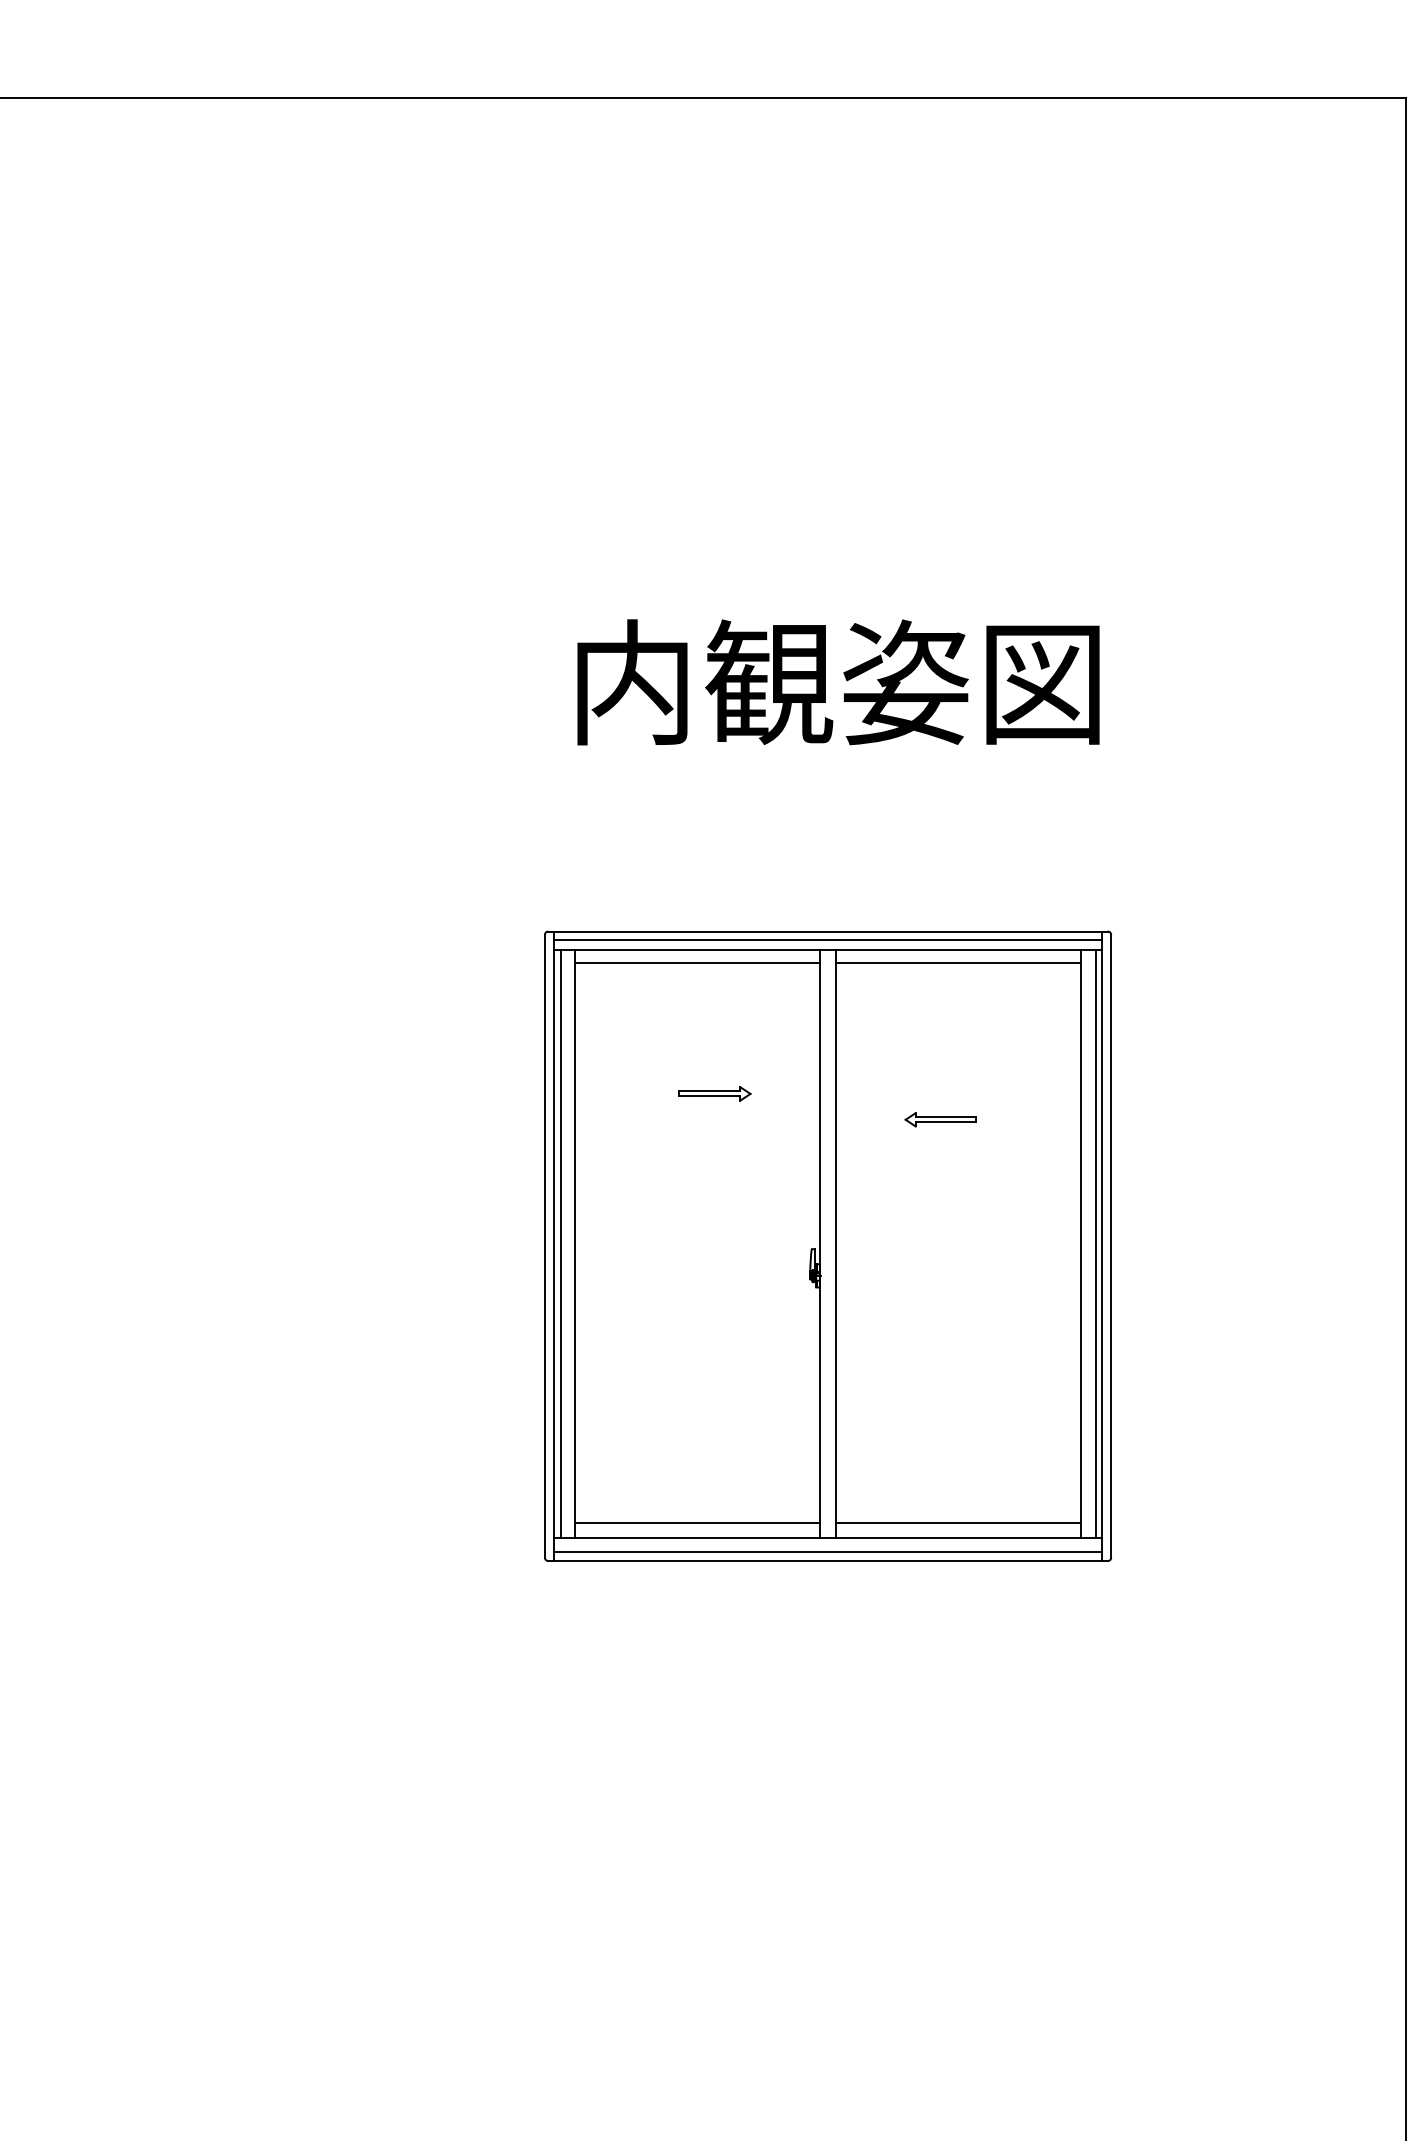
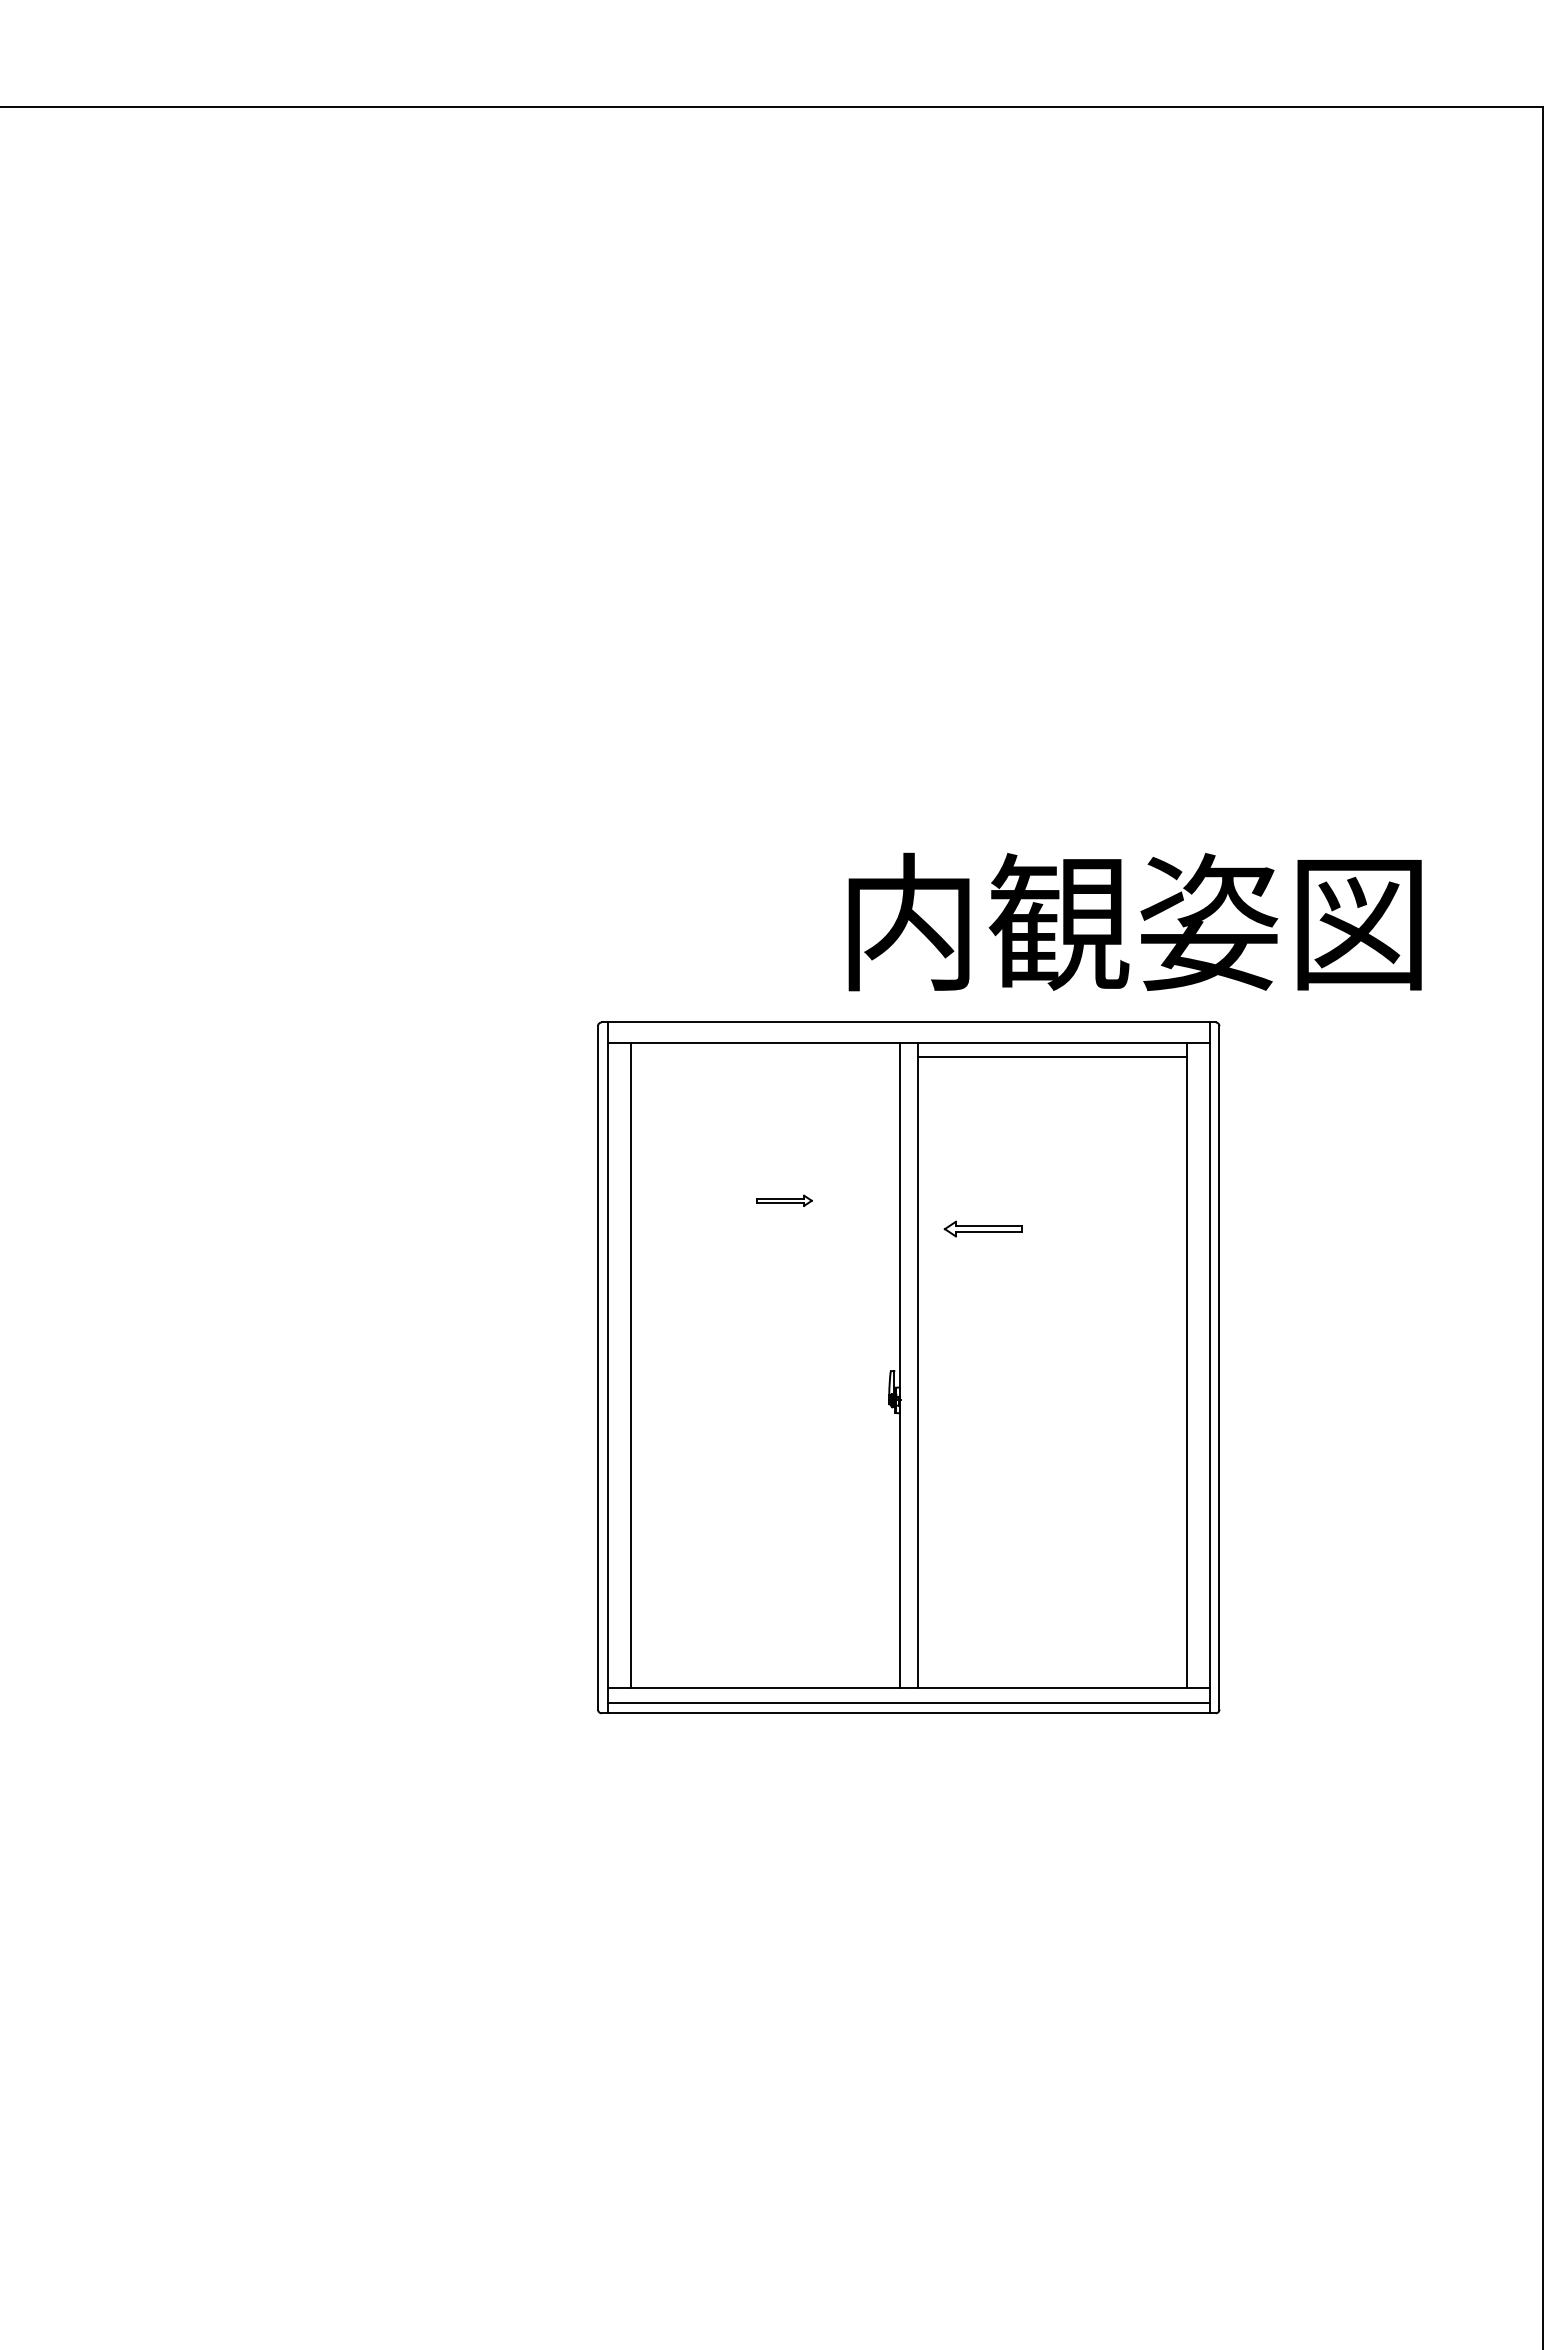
text: (837, 681) -> (1134, 921), moved
line: (827, 939) -> (908, 1031), removed
line: (696, 962) -> (764, 1056), removed
part: (714, 1093) -> (784, 1200), size x0.7
part: (939, 1119) -> (982, 1228), moved
line: (560, 1244) -> (615, 1365), removed
line: (1095, 1244) -> (1202, 1365), removed
line: (696, 1522) -> (764, 1671), removed
line: (958, 1522) -> (1051, 1671), removed

